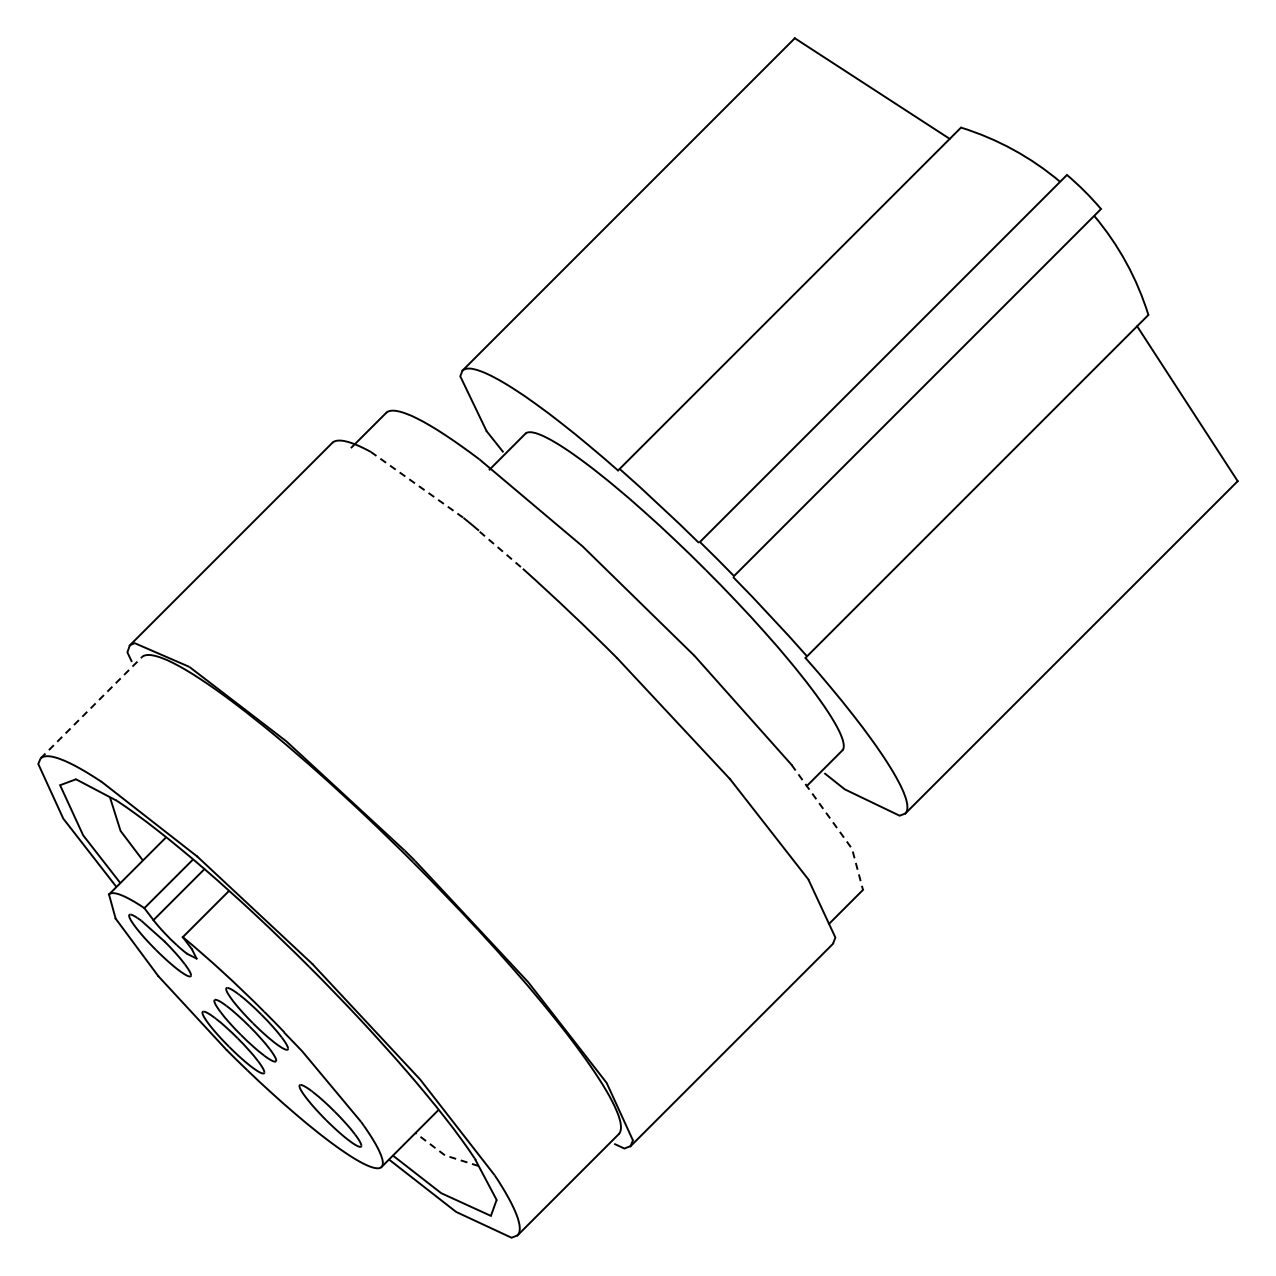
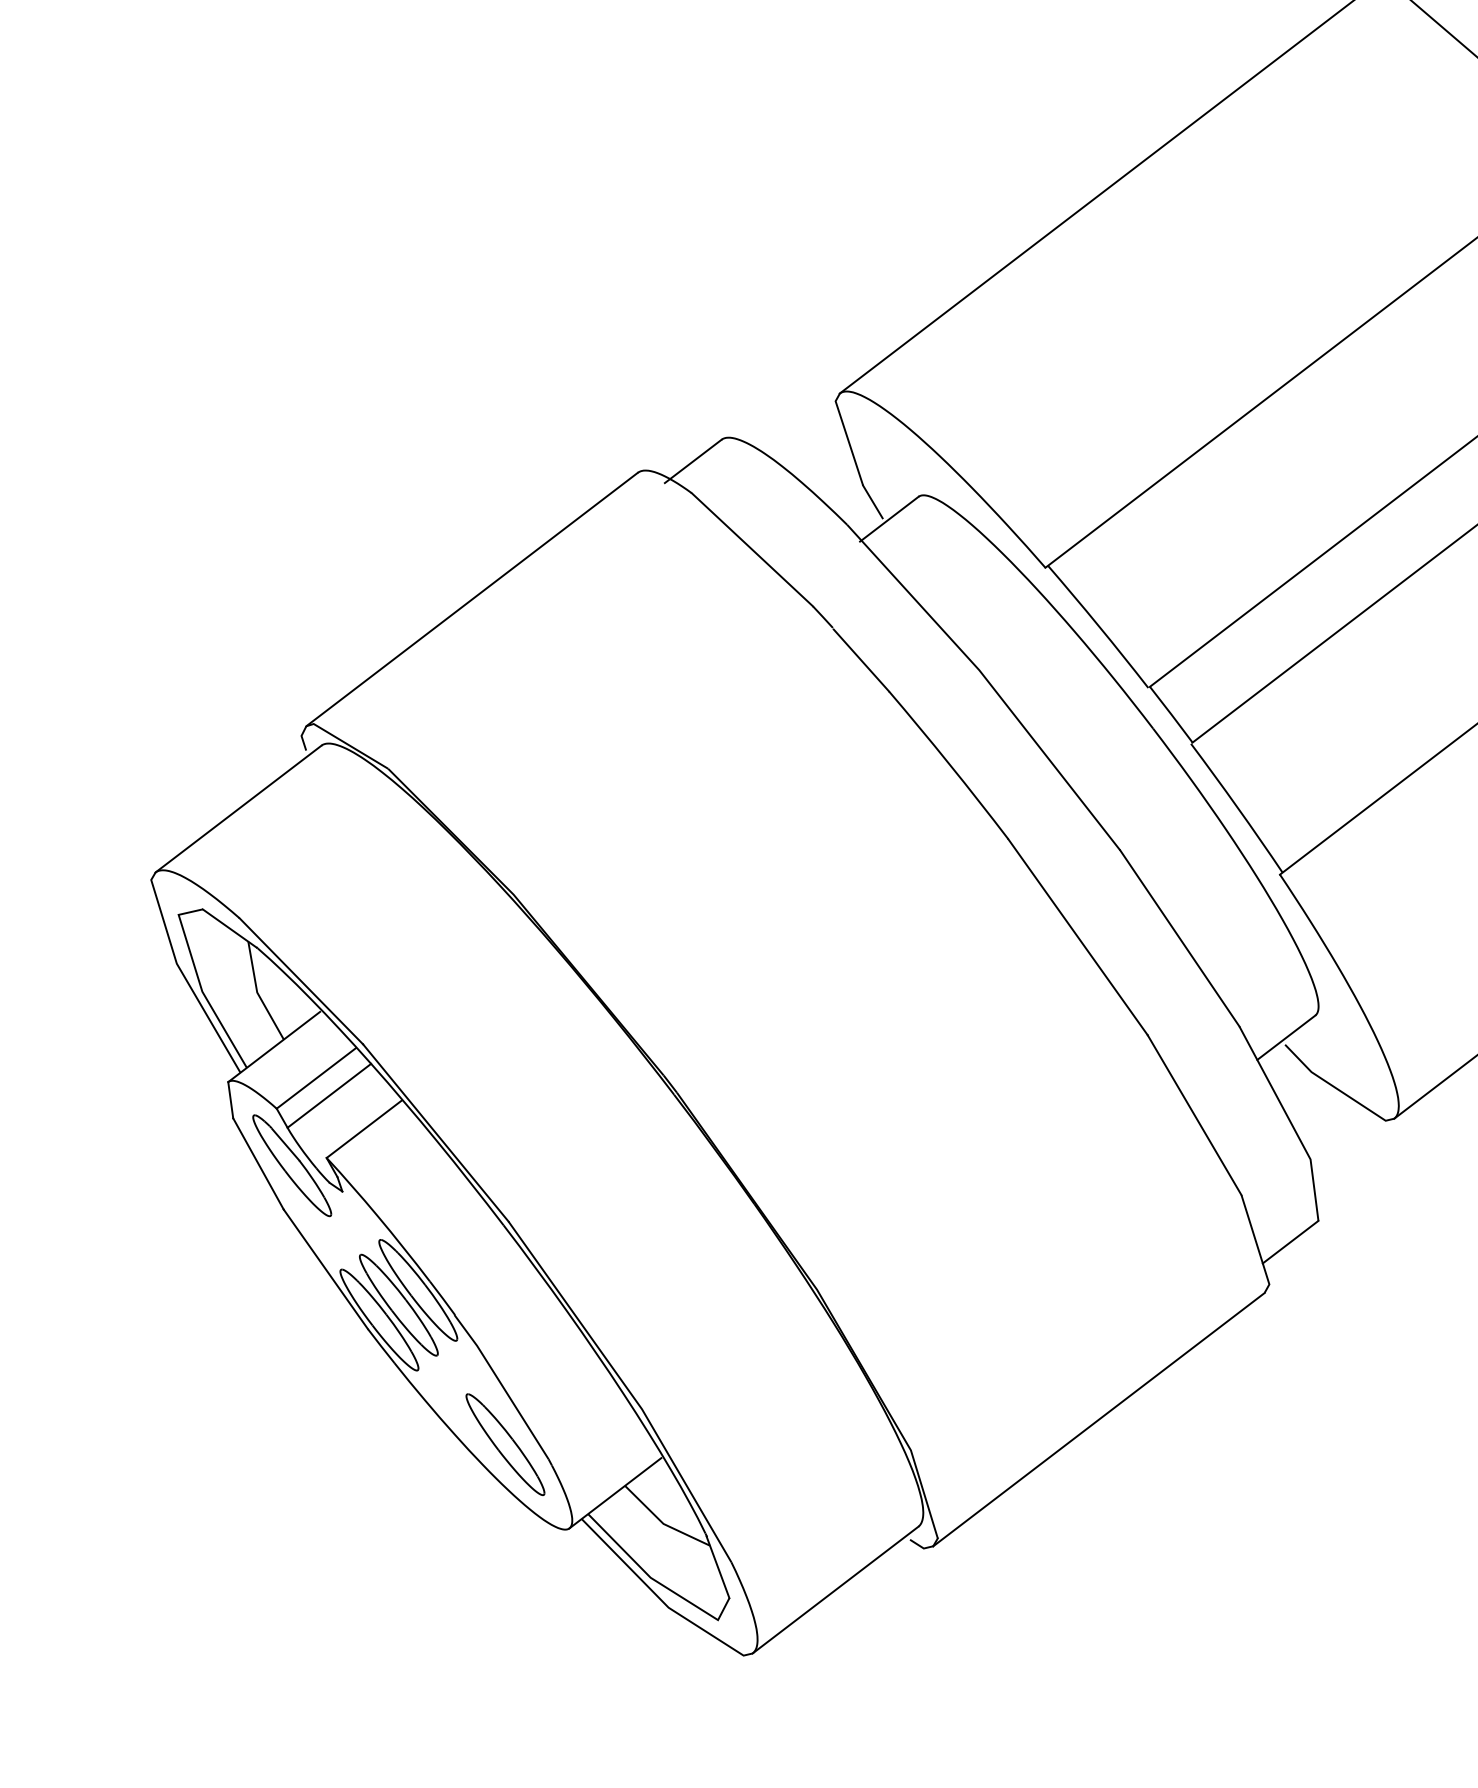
line: (417, 484) -> (752, 549), dashed -> solid
line: (501, 550) -> (861, 660), dashed -> solid
line: (91, 707) -> (239, 808), dashed -> solid
line: (834, 824) -> (1289, 1120), dashed -> solid
line: (444, 1154) -> (662, 1522), dashed -> solid

